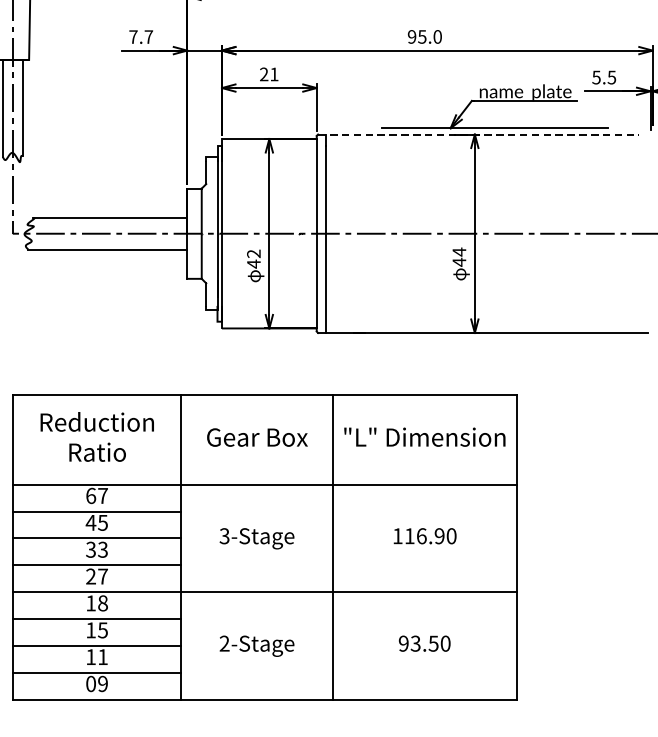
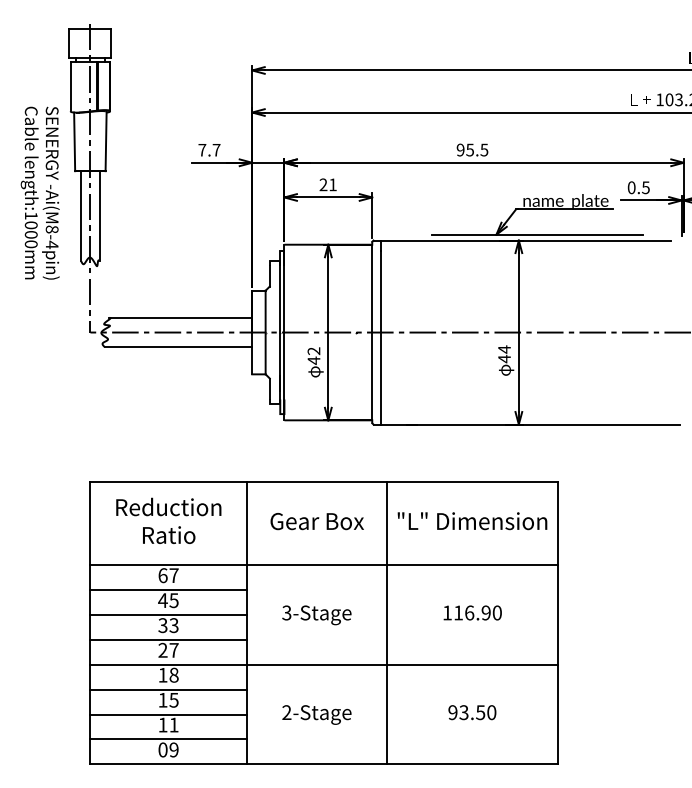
text: (437, 36) -> (484, 149), 95.0 -> 95.5
text: (596, 77) -> (631, 187), 5.5 -> 0.5
line: (478, 134) -> (522, 240), dashed -> solid

